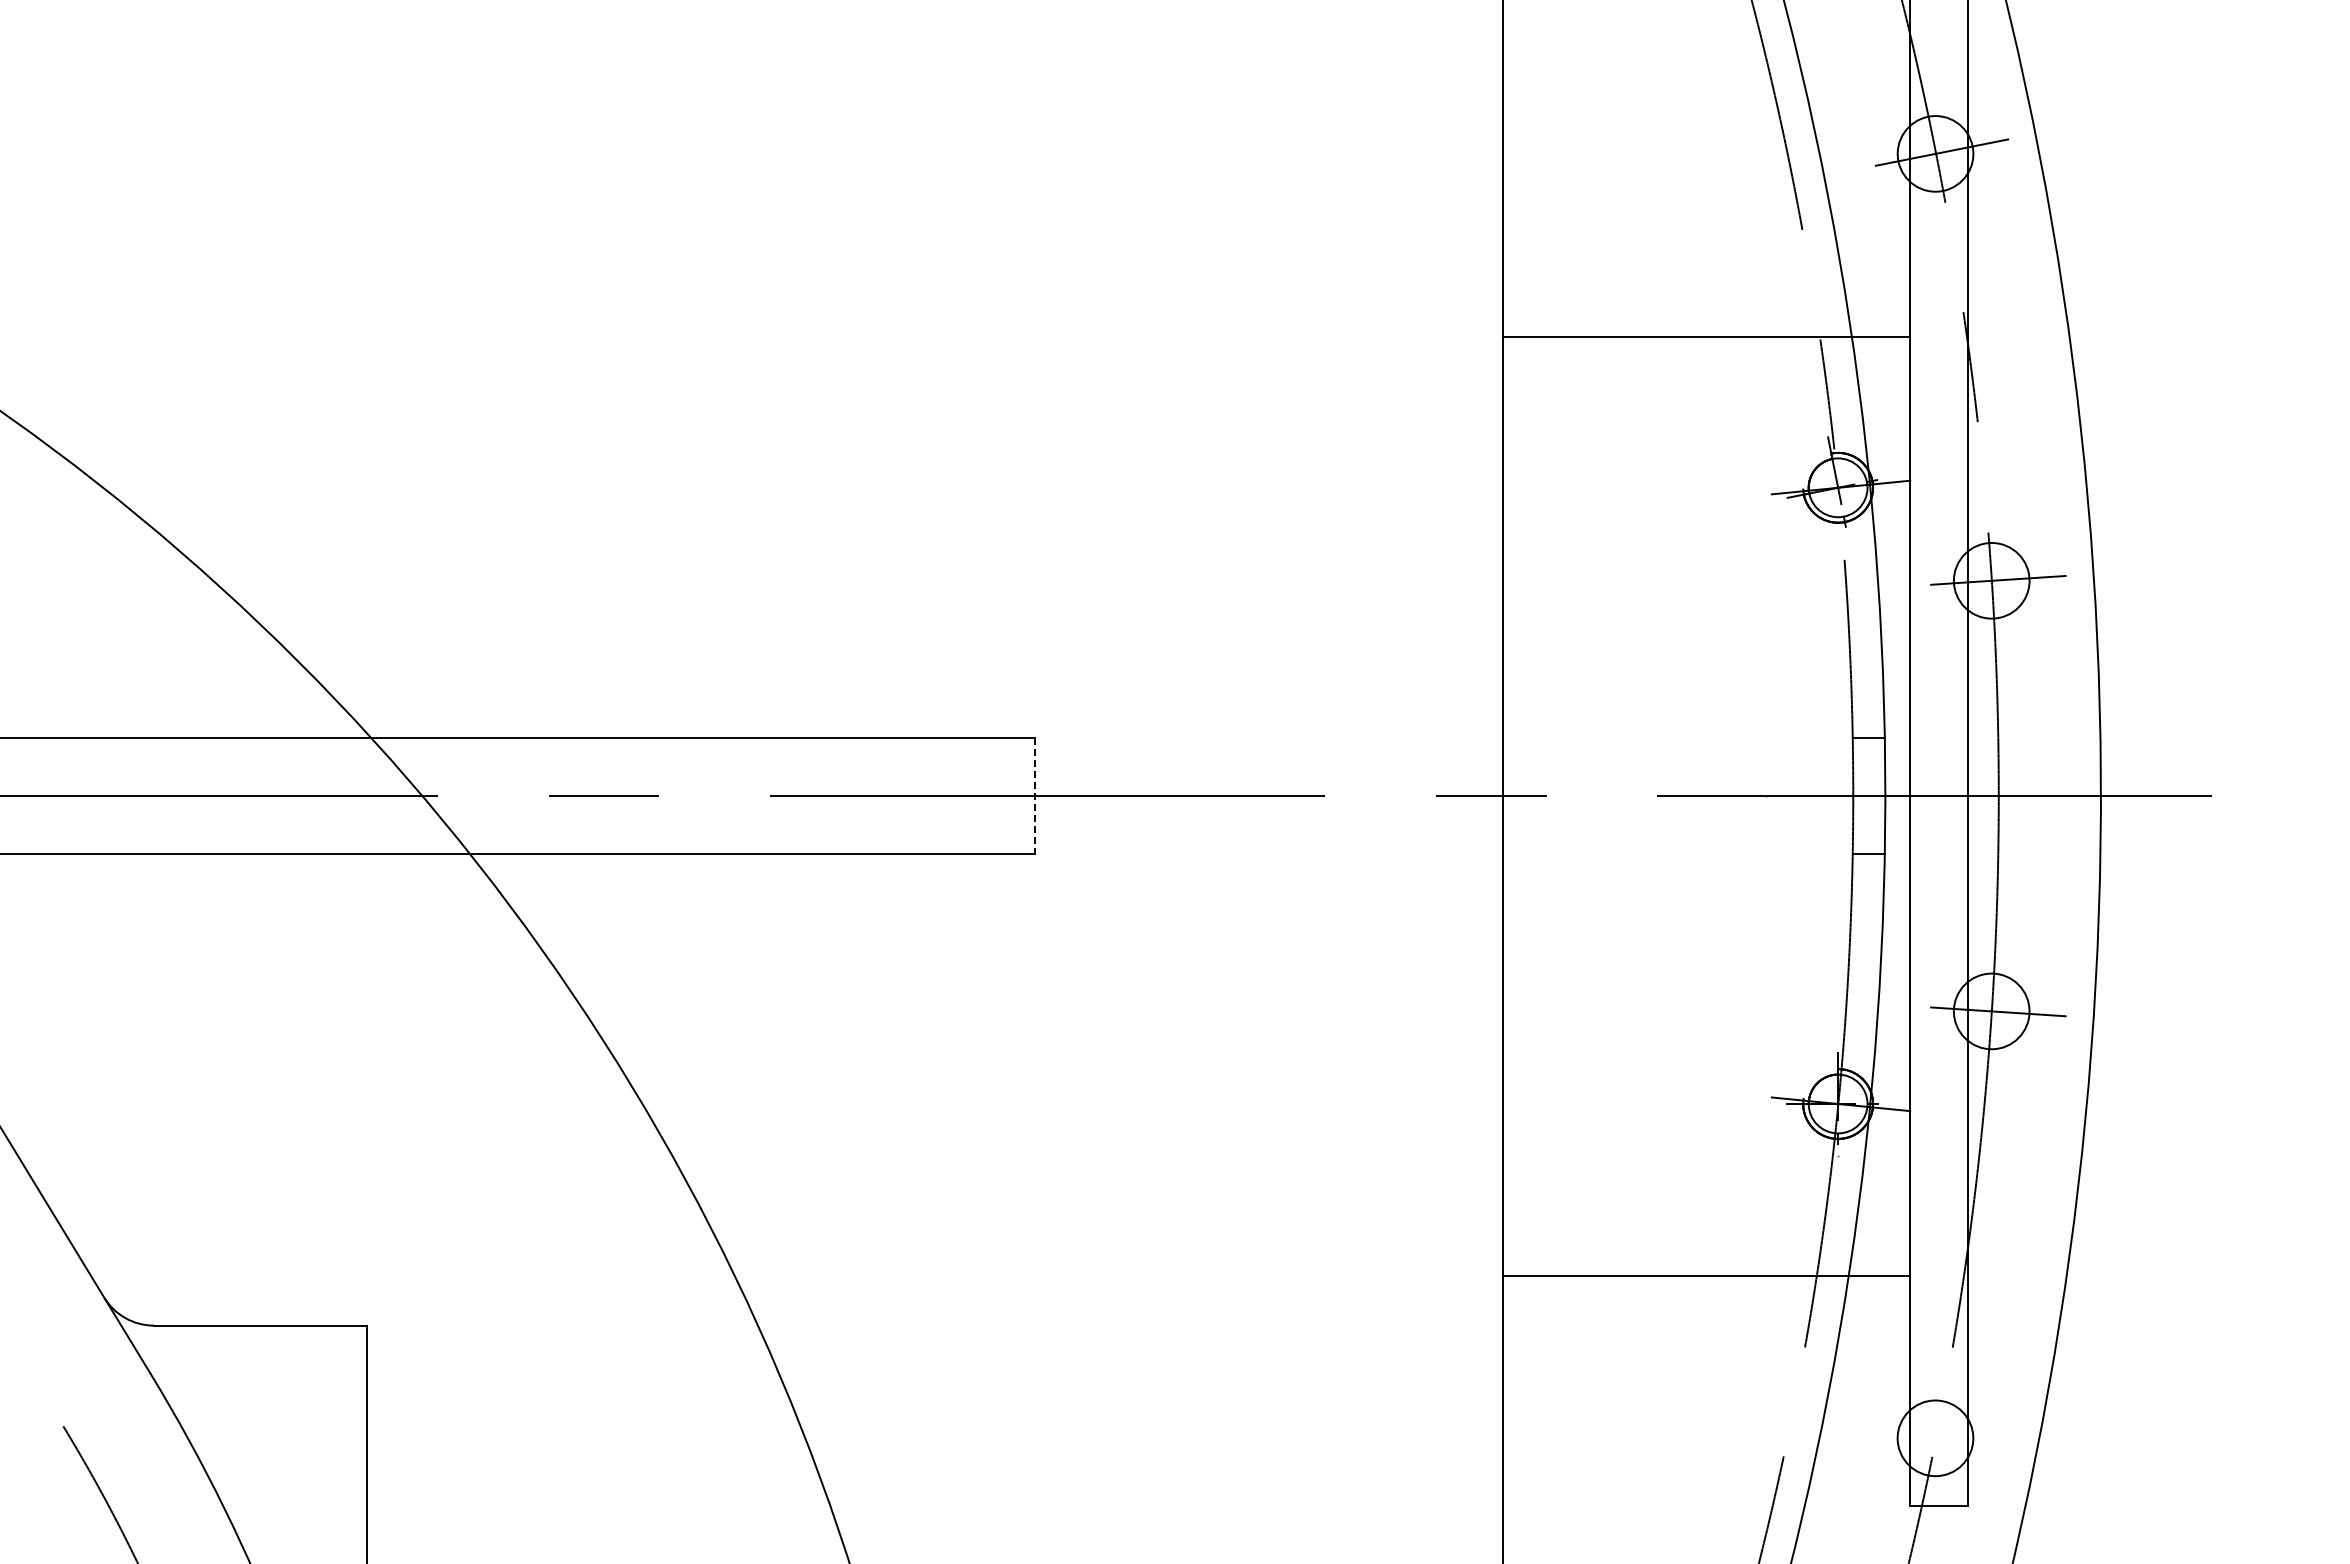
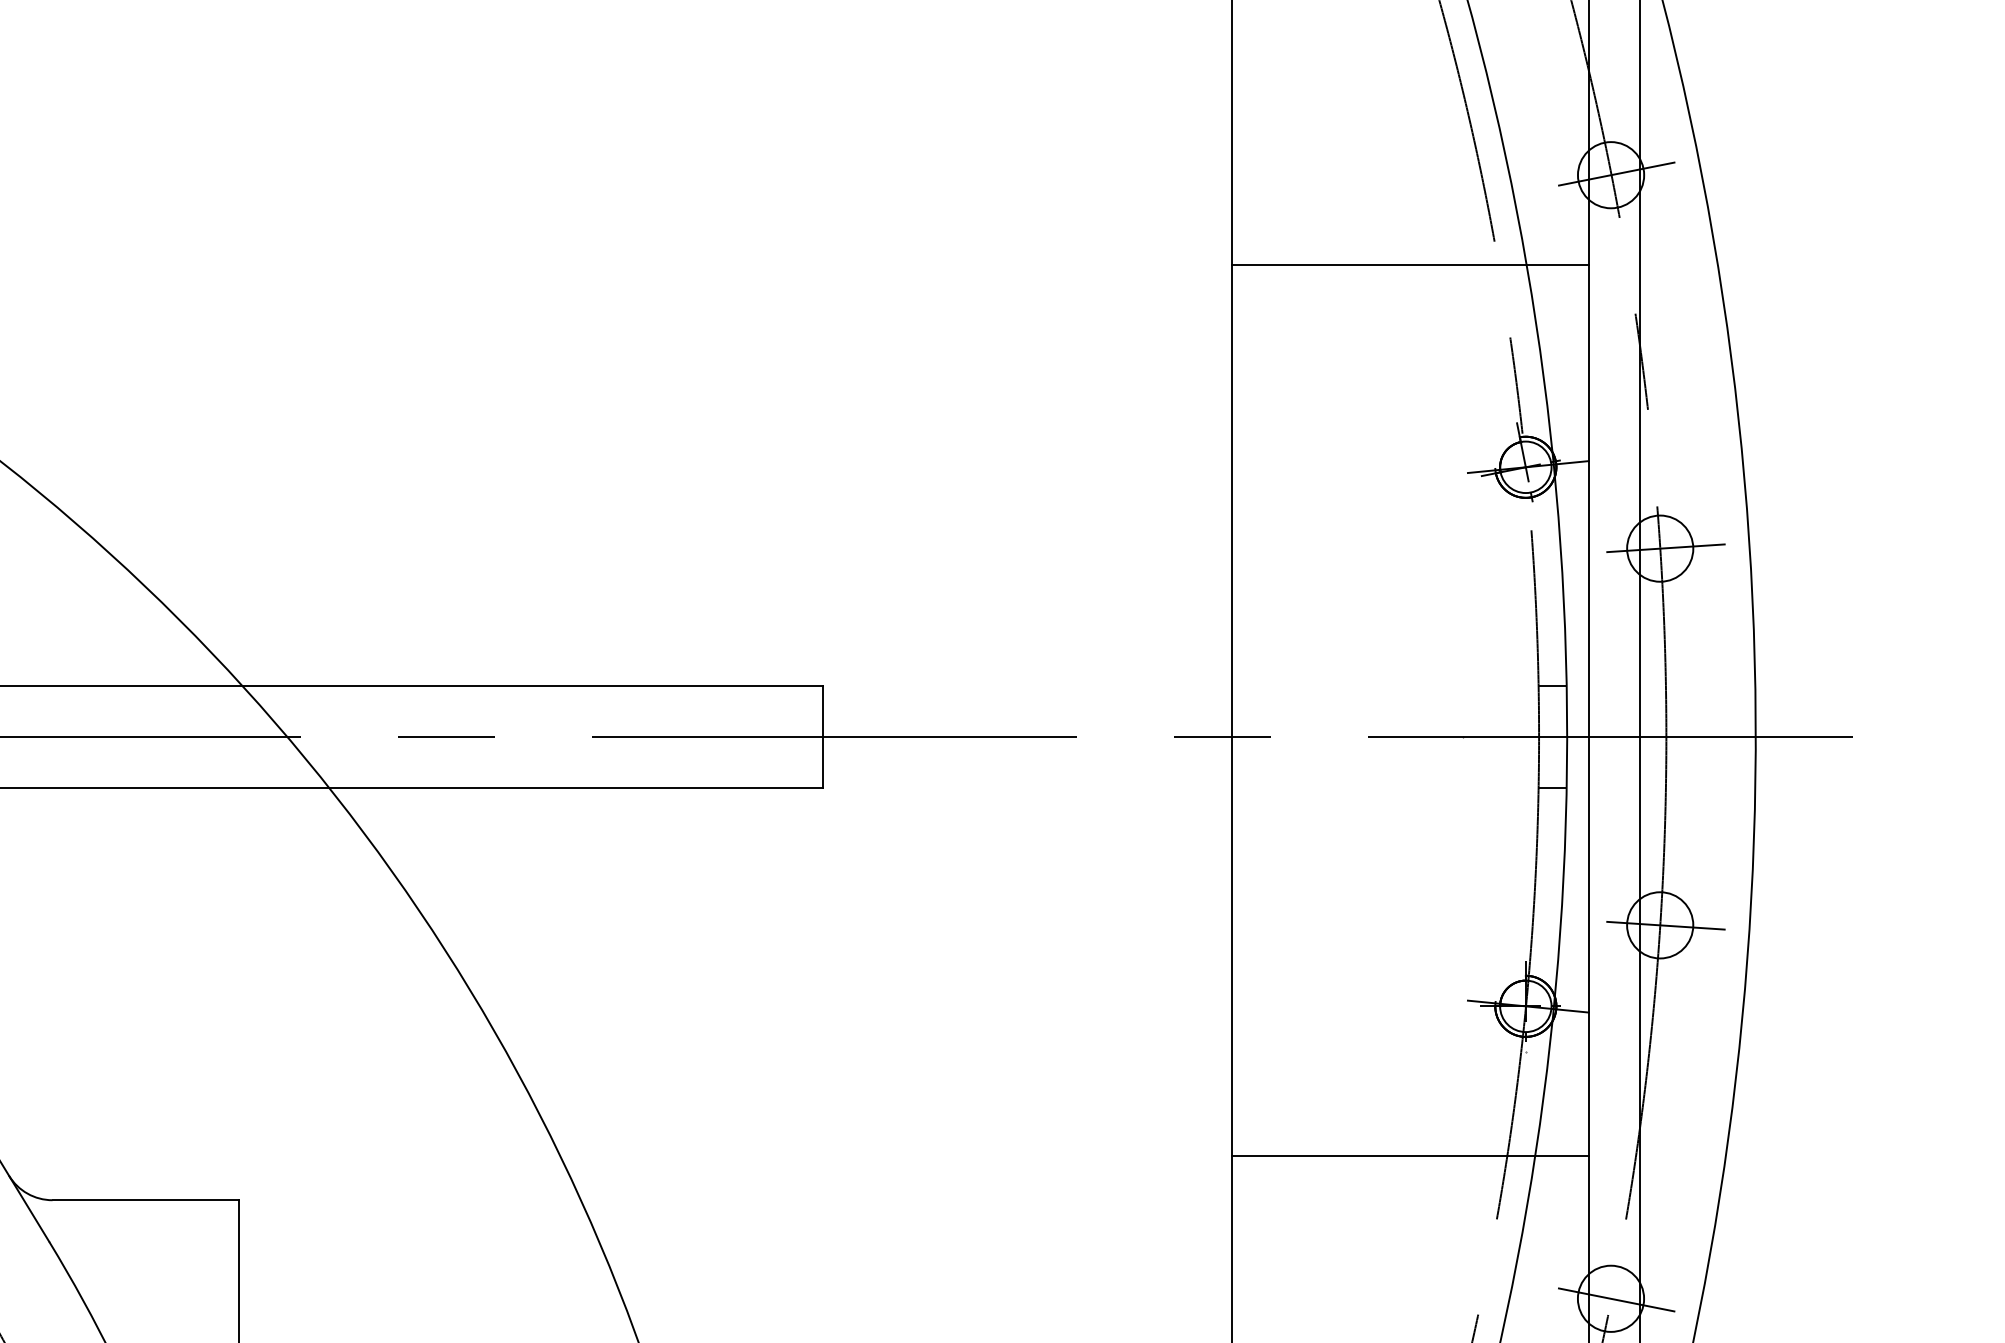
line: (1705, 336) -> (1409, 264), moved
line: (1034, 796) -> (822, 737), dashed -> solid
line: (1941, 1439) -> (1616, 1299), added

